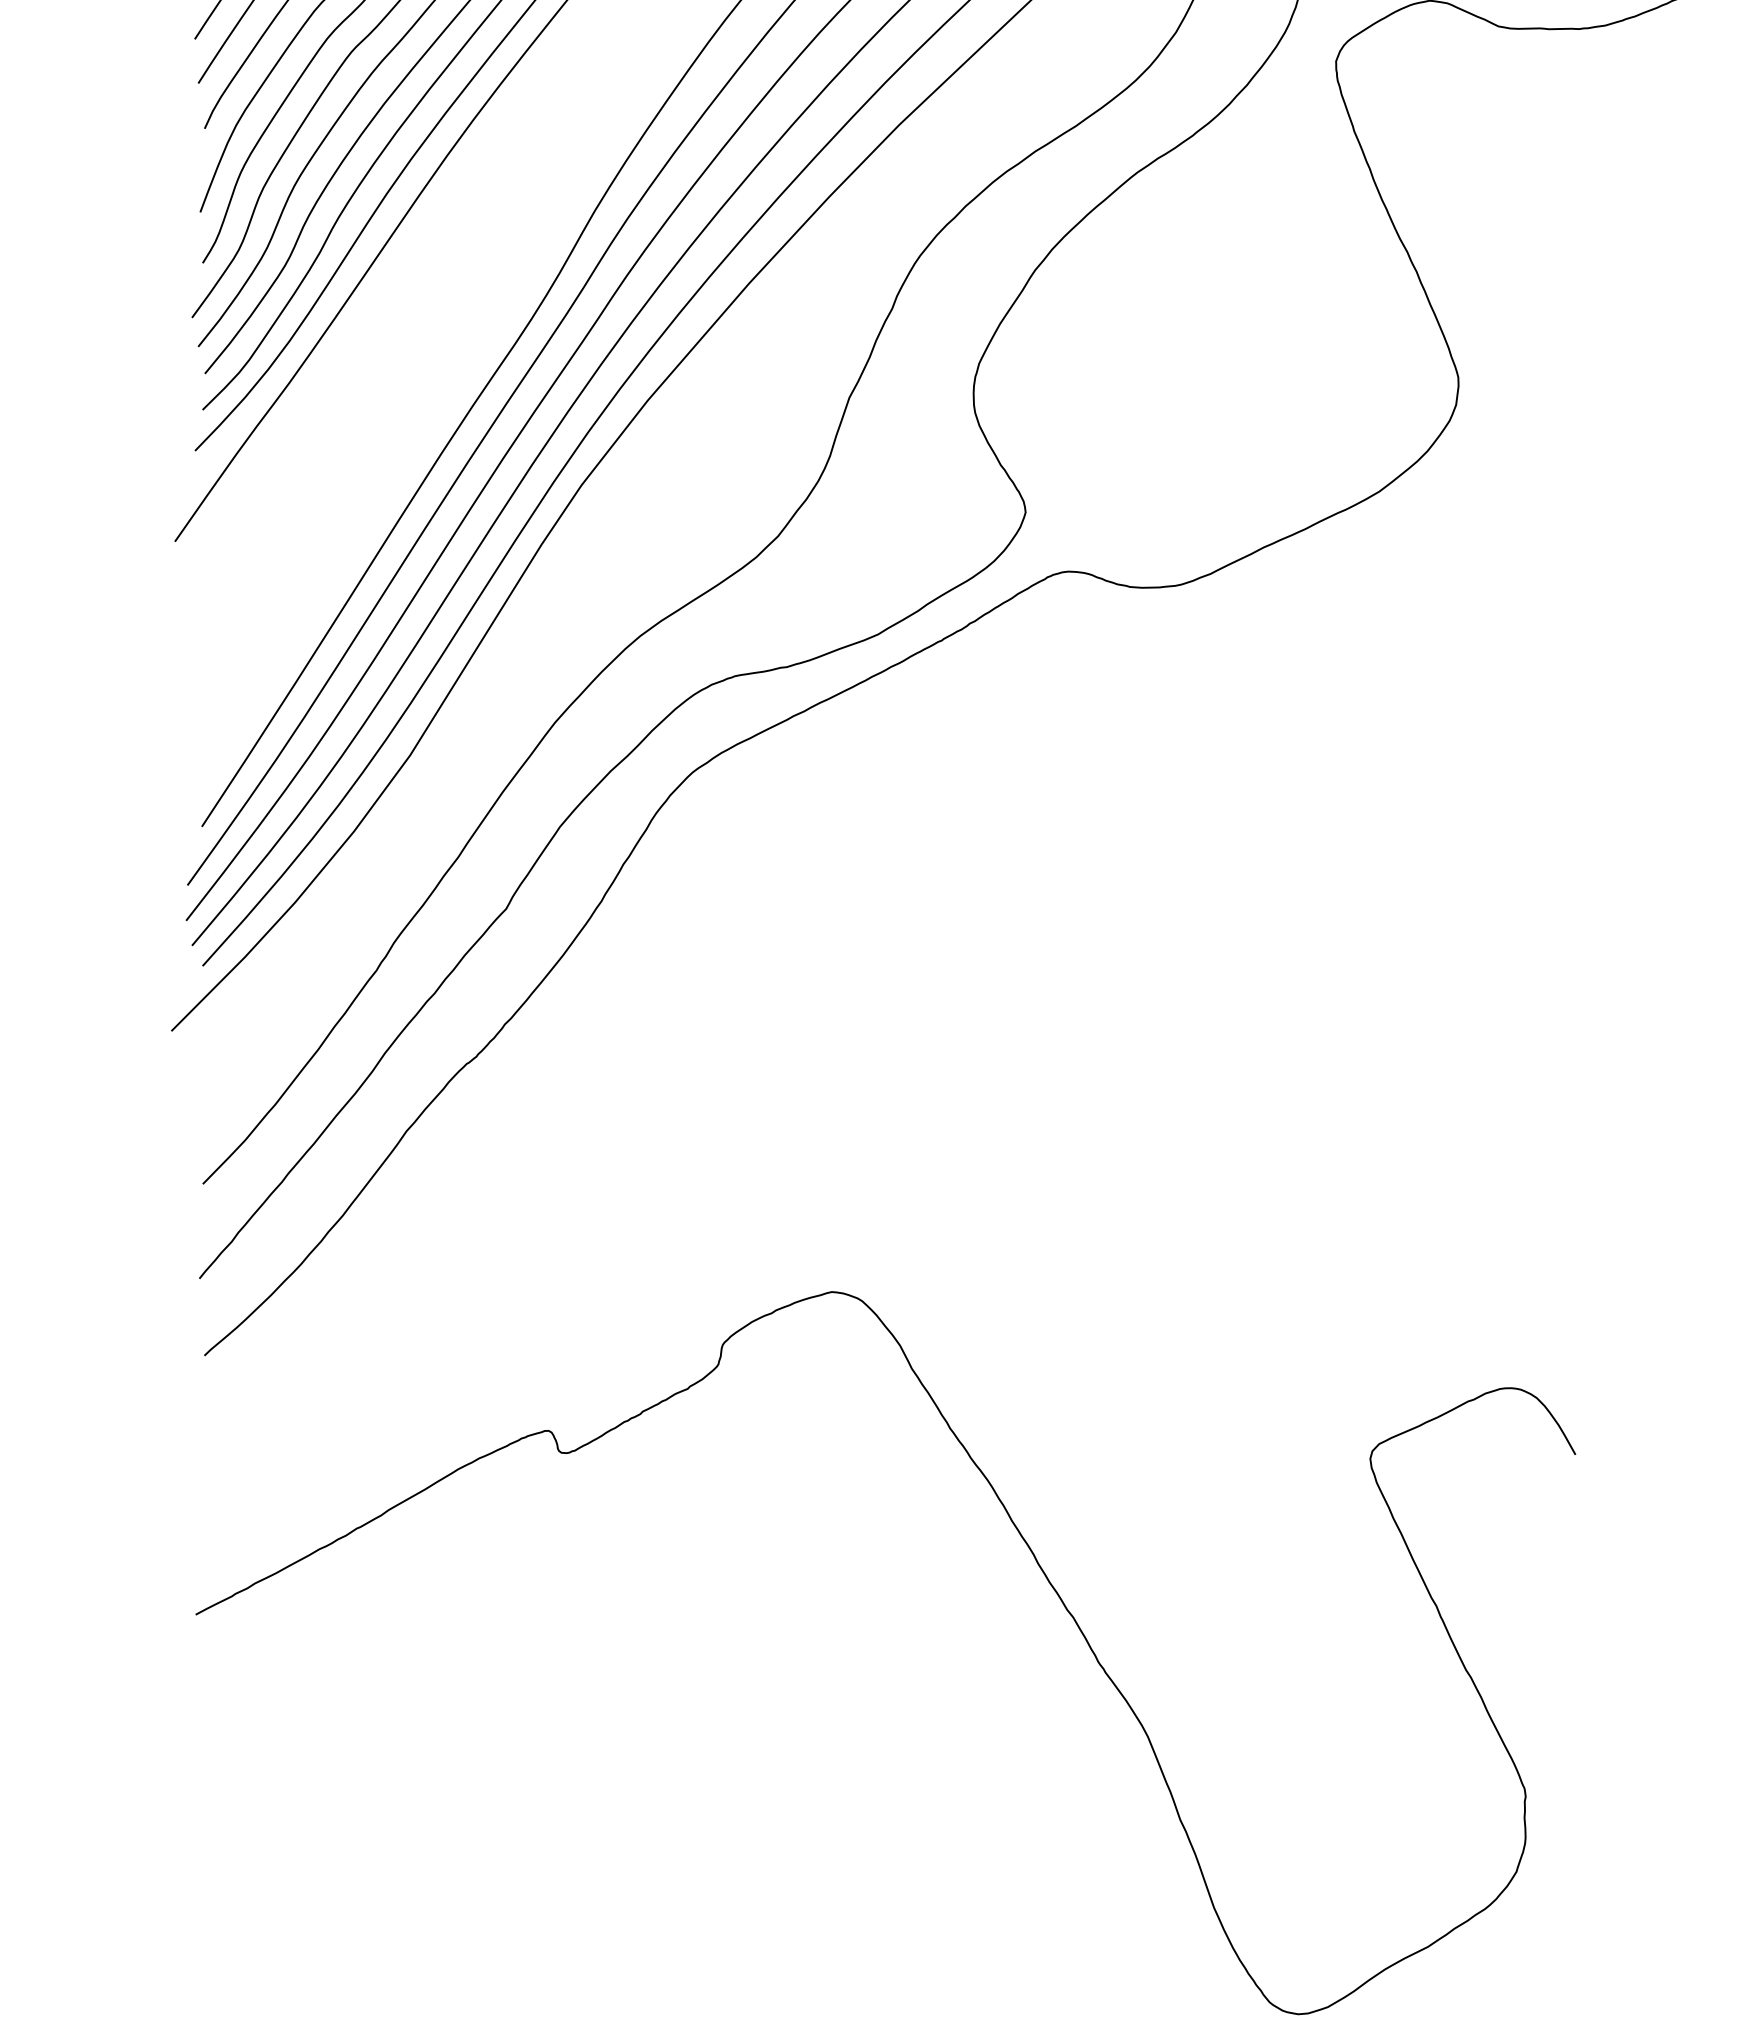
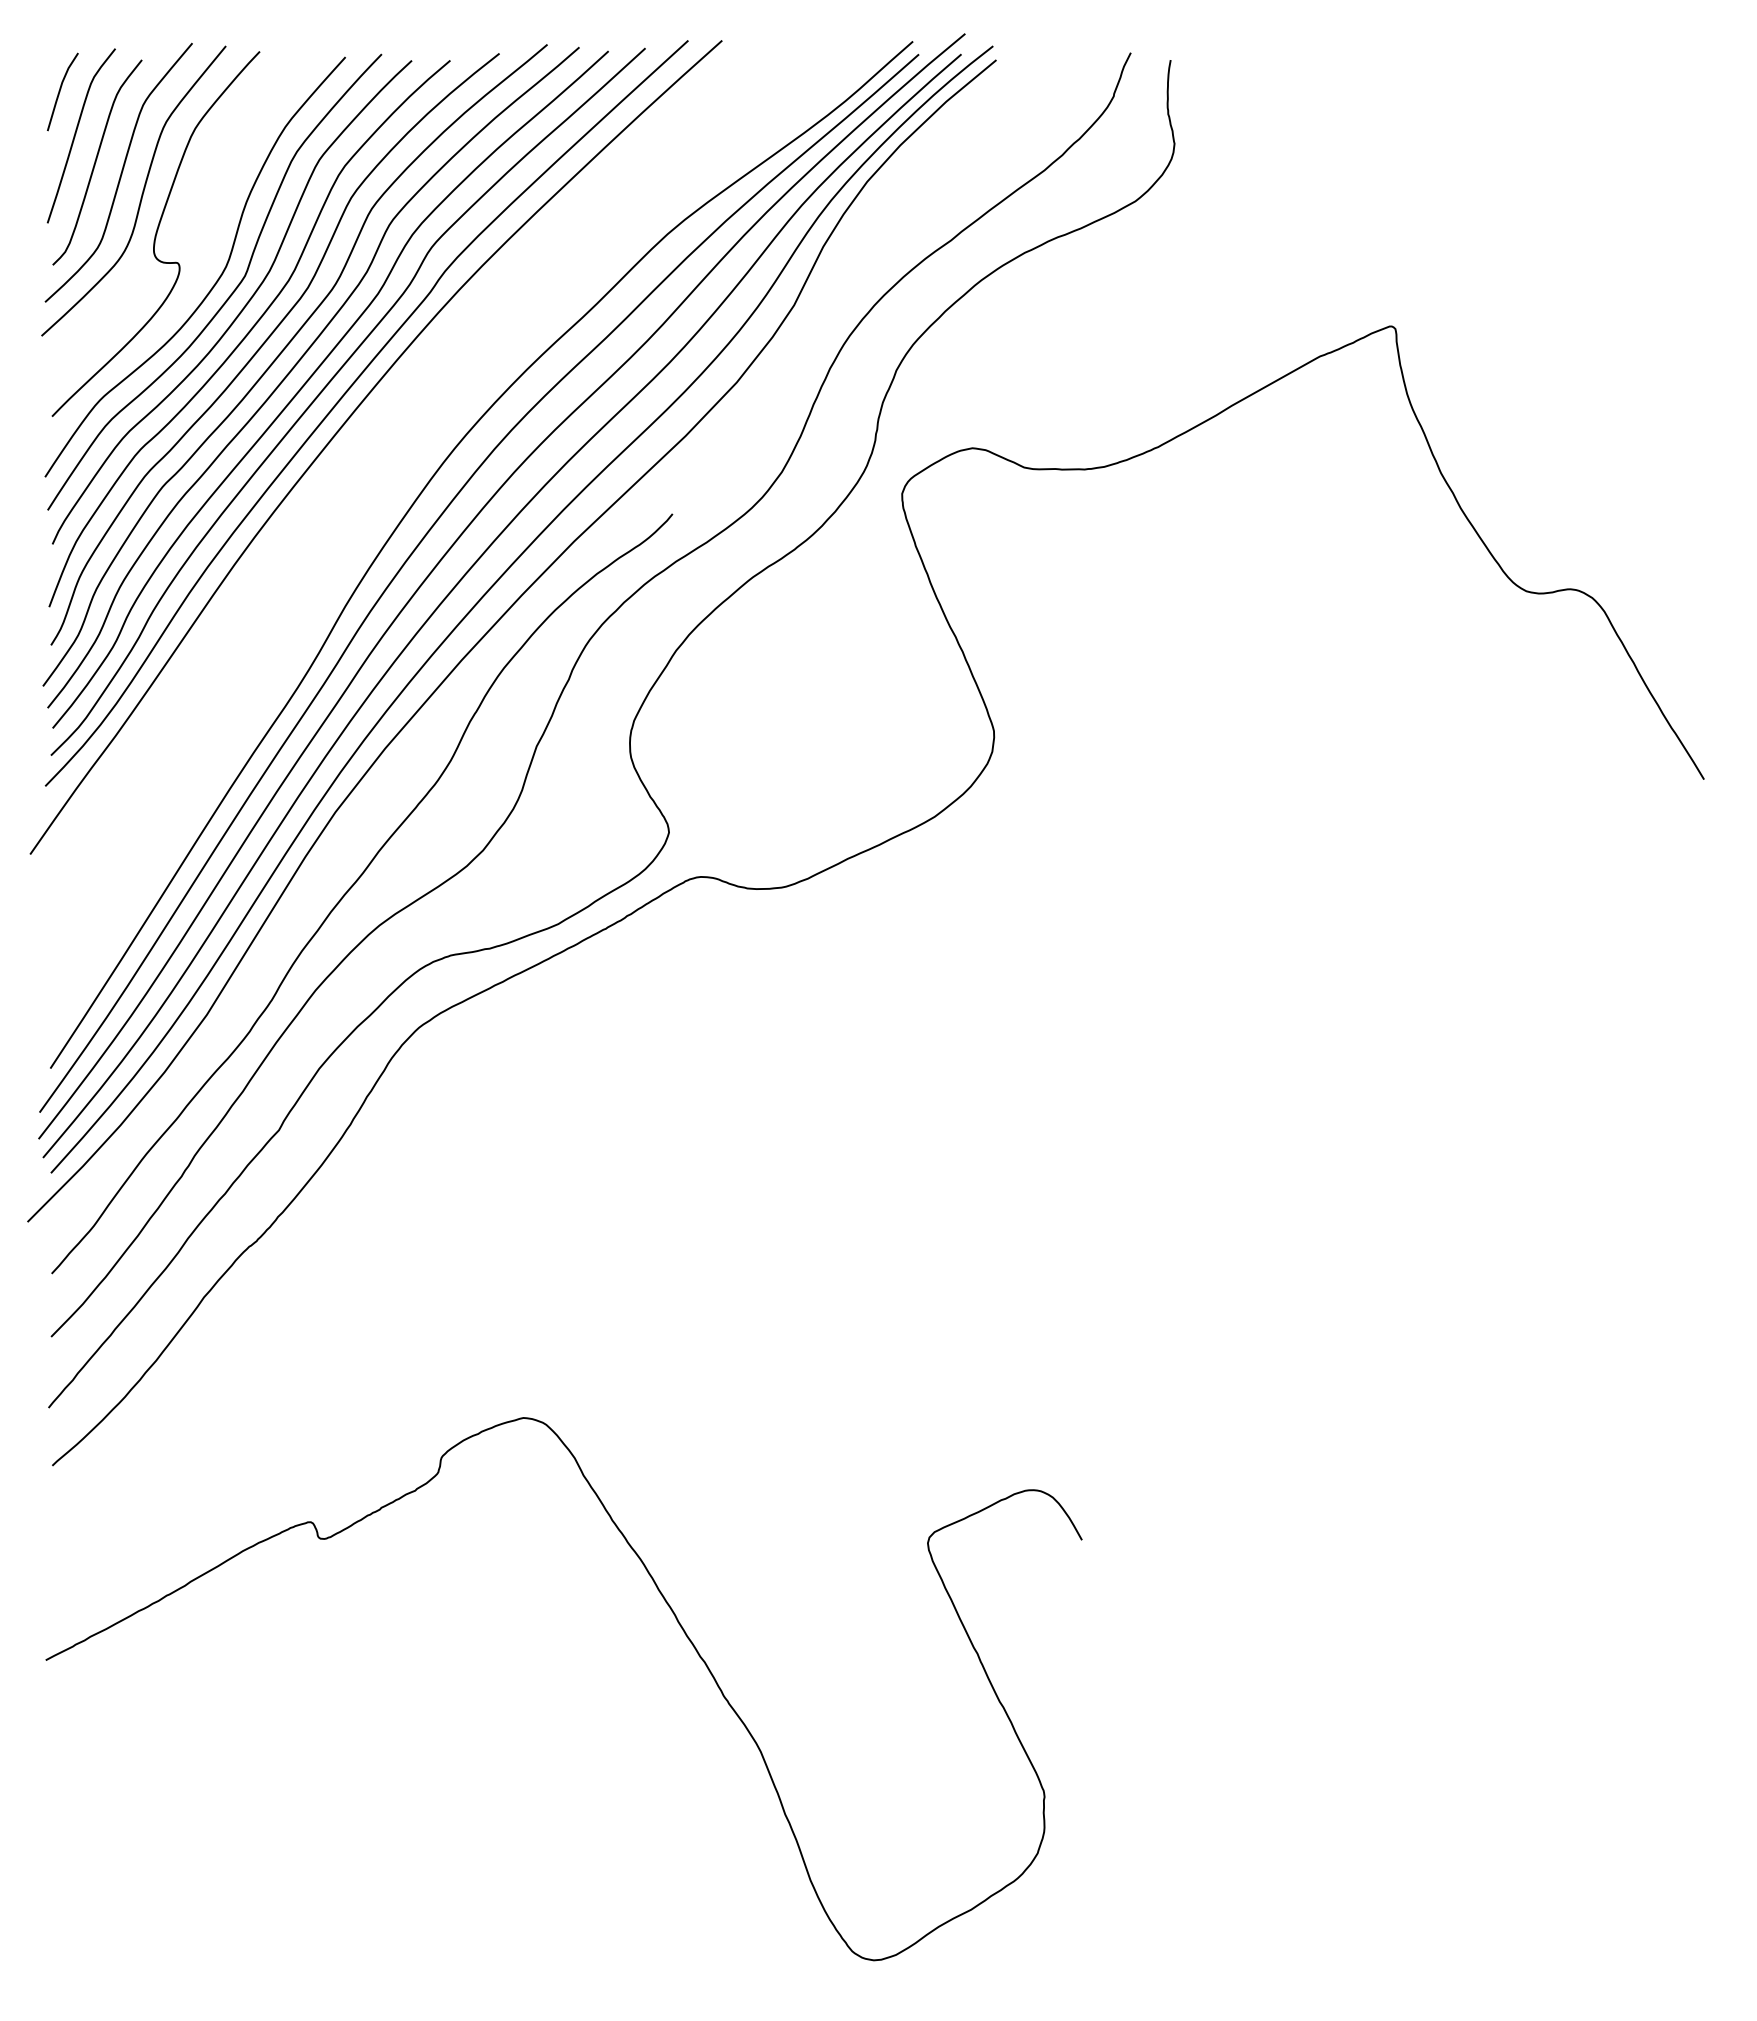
curve: (605, 584) -> (353, 886), added

